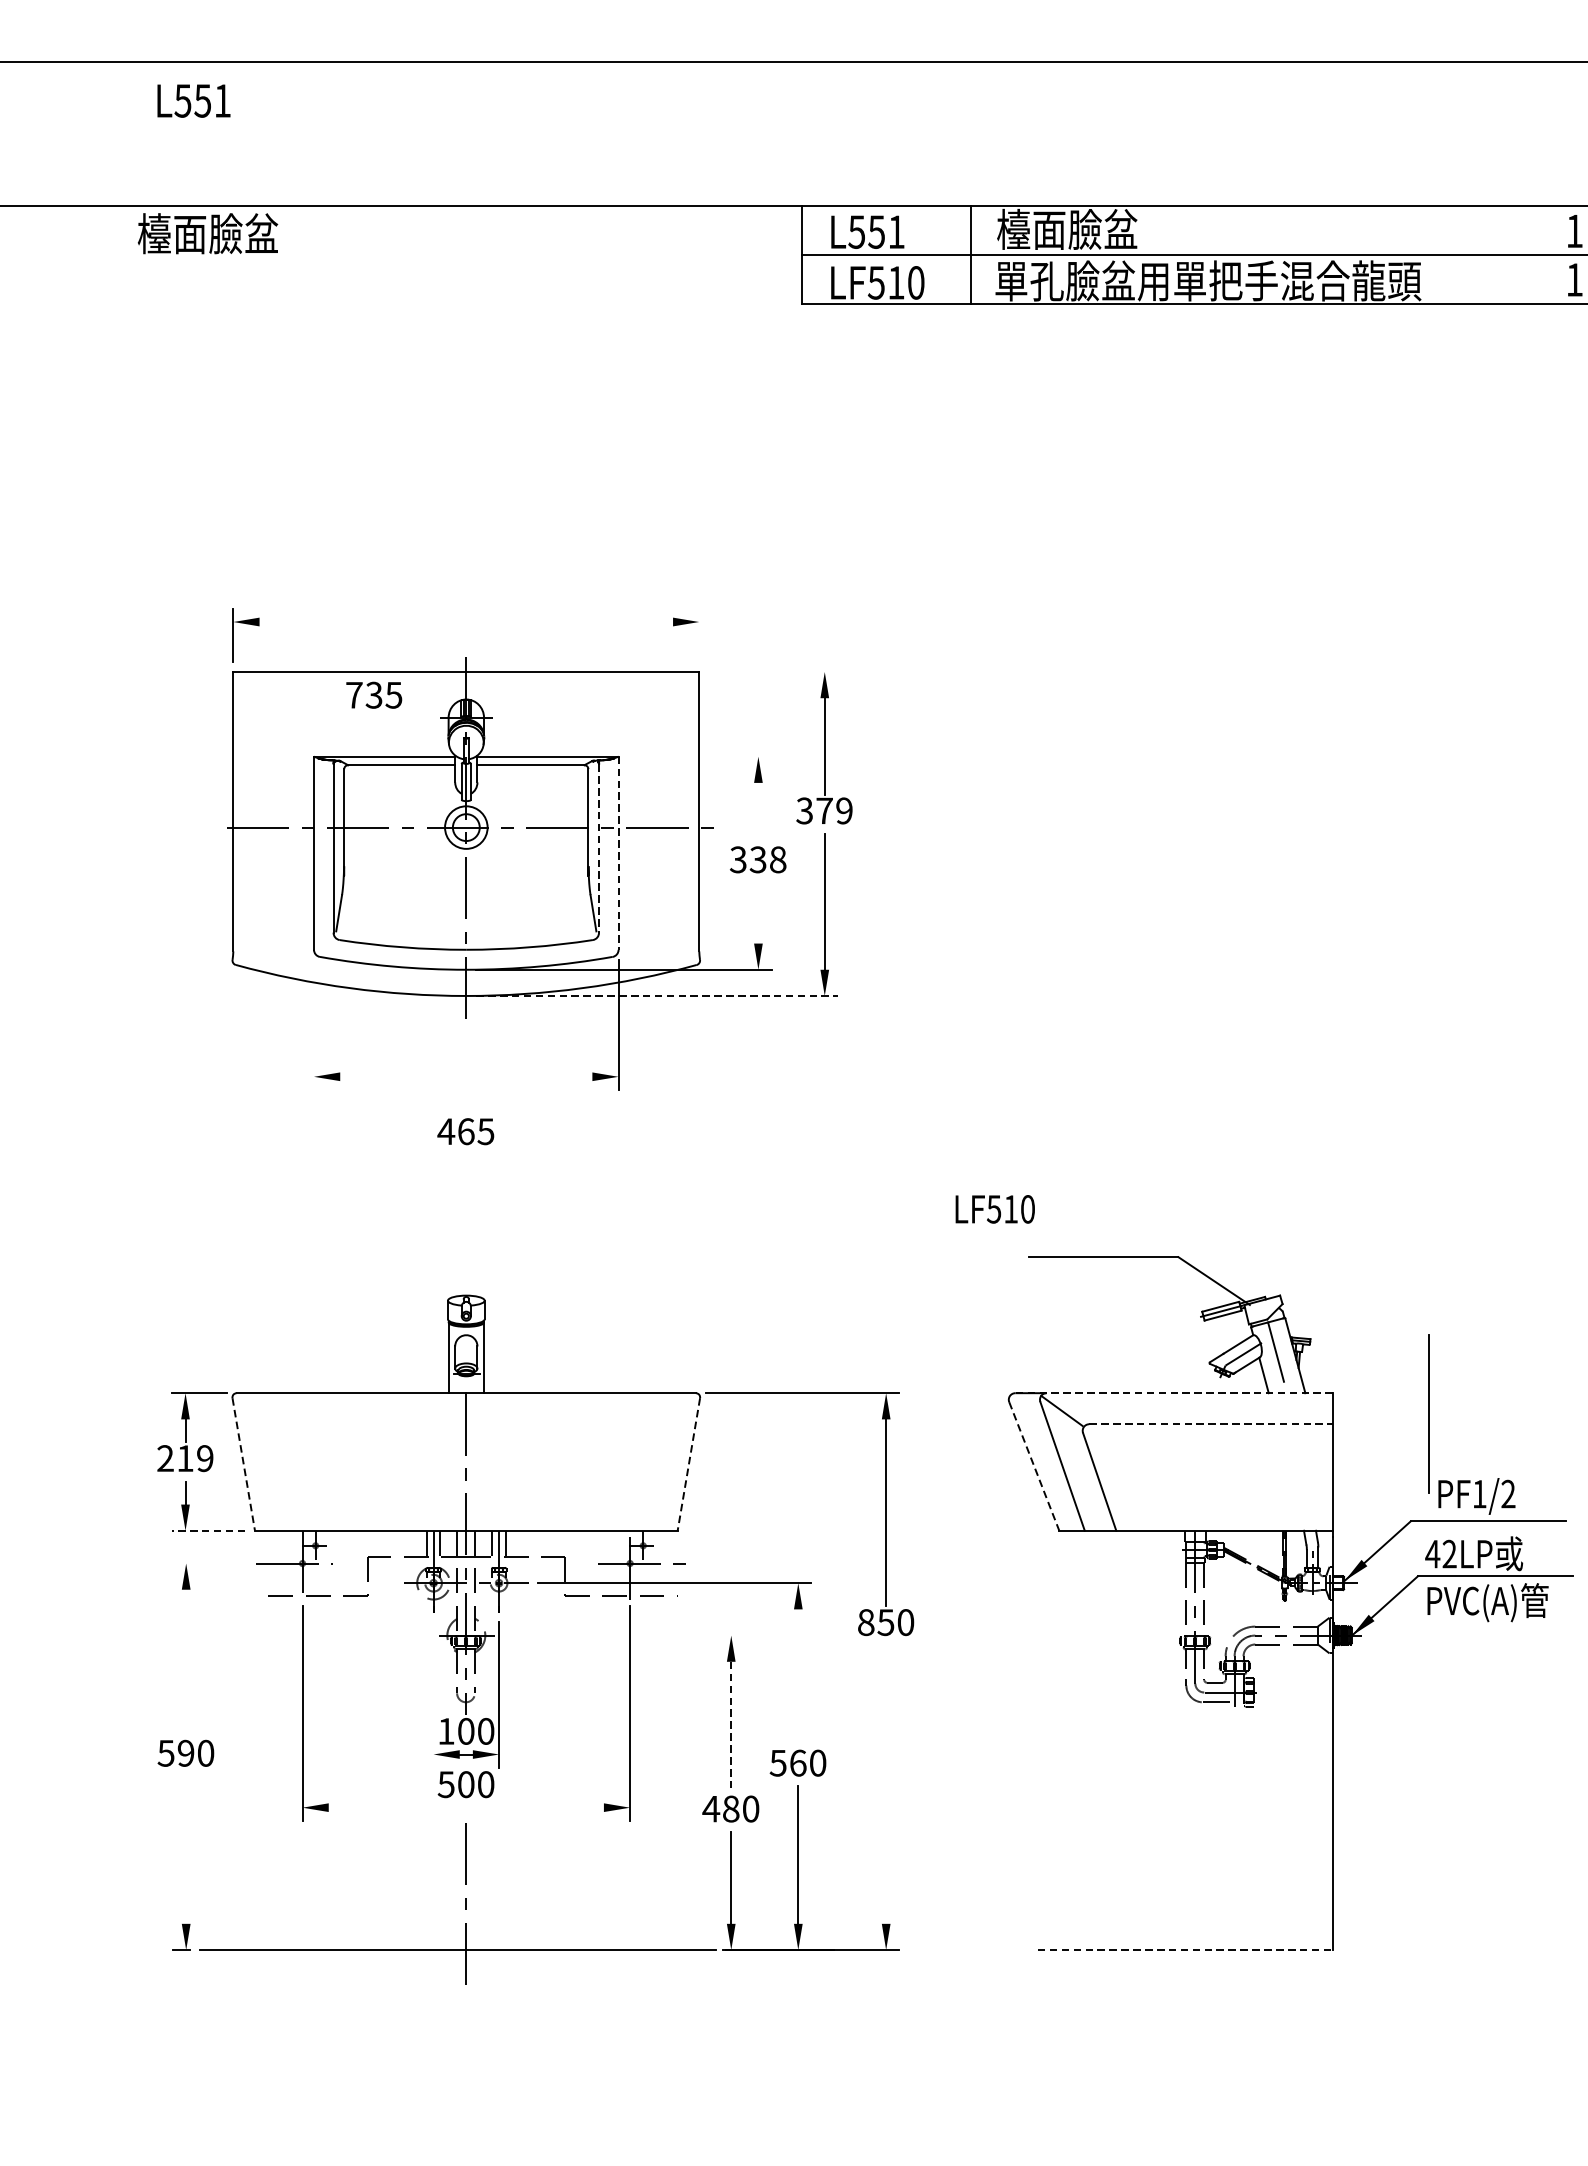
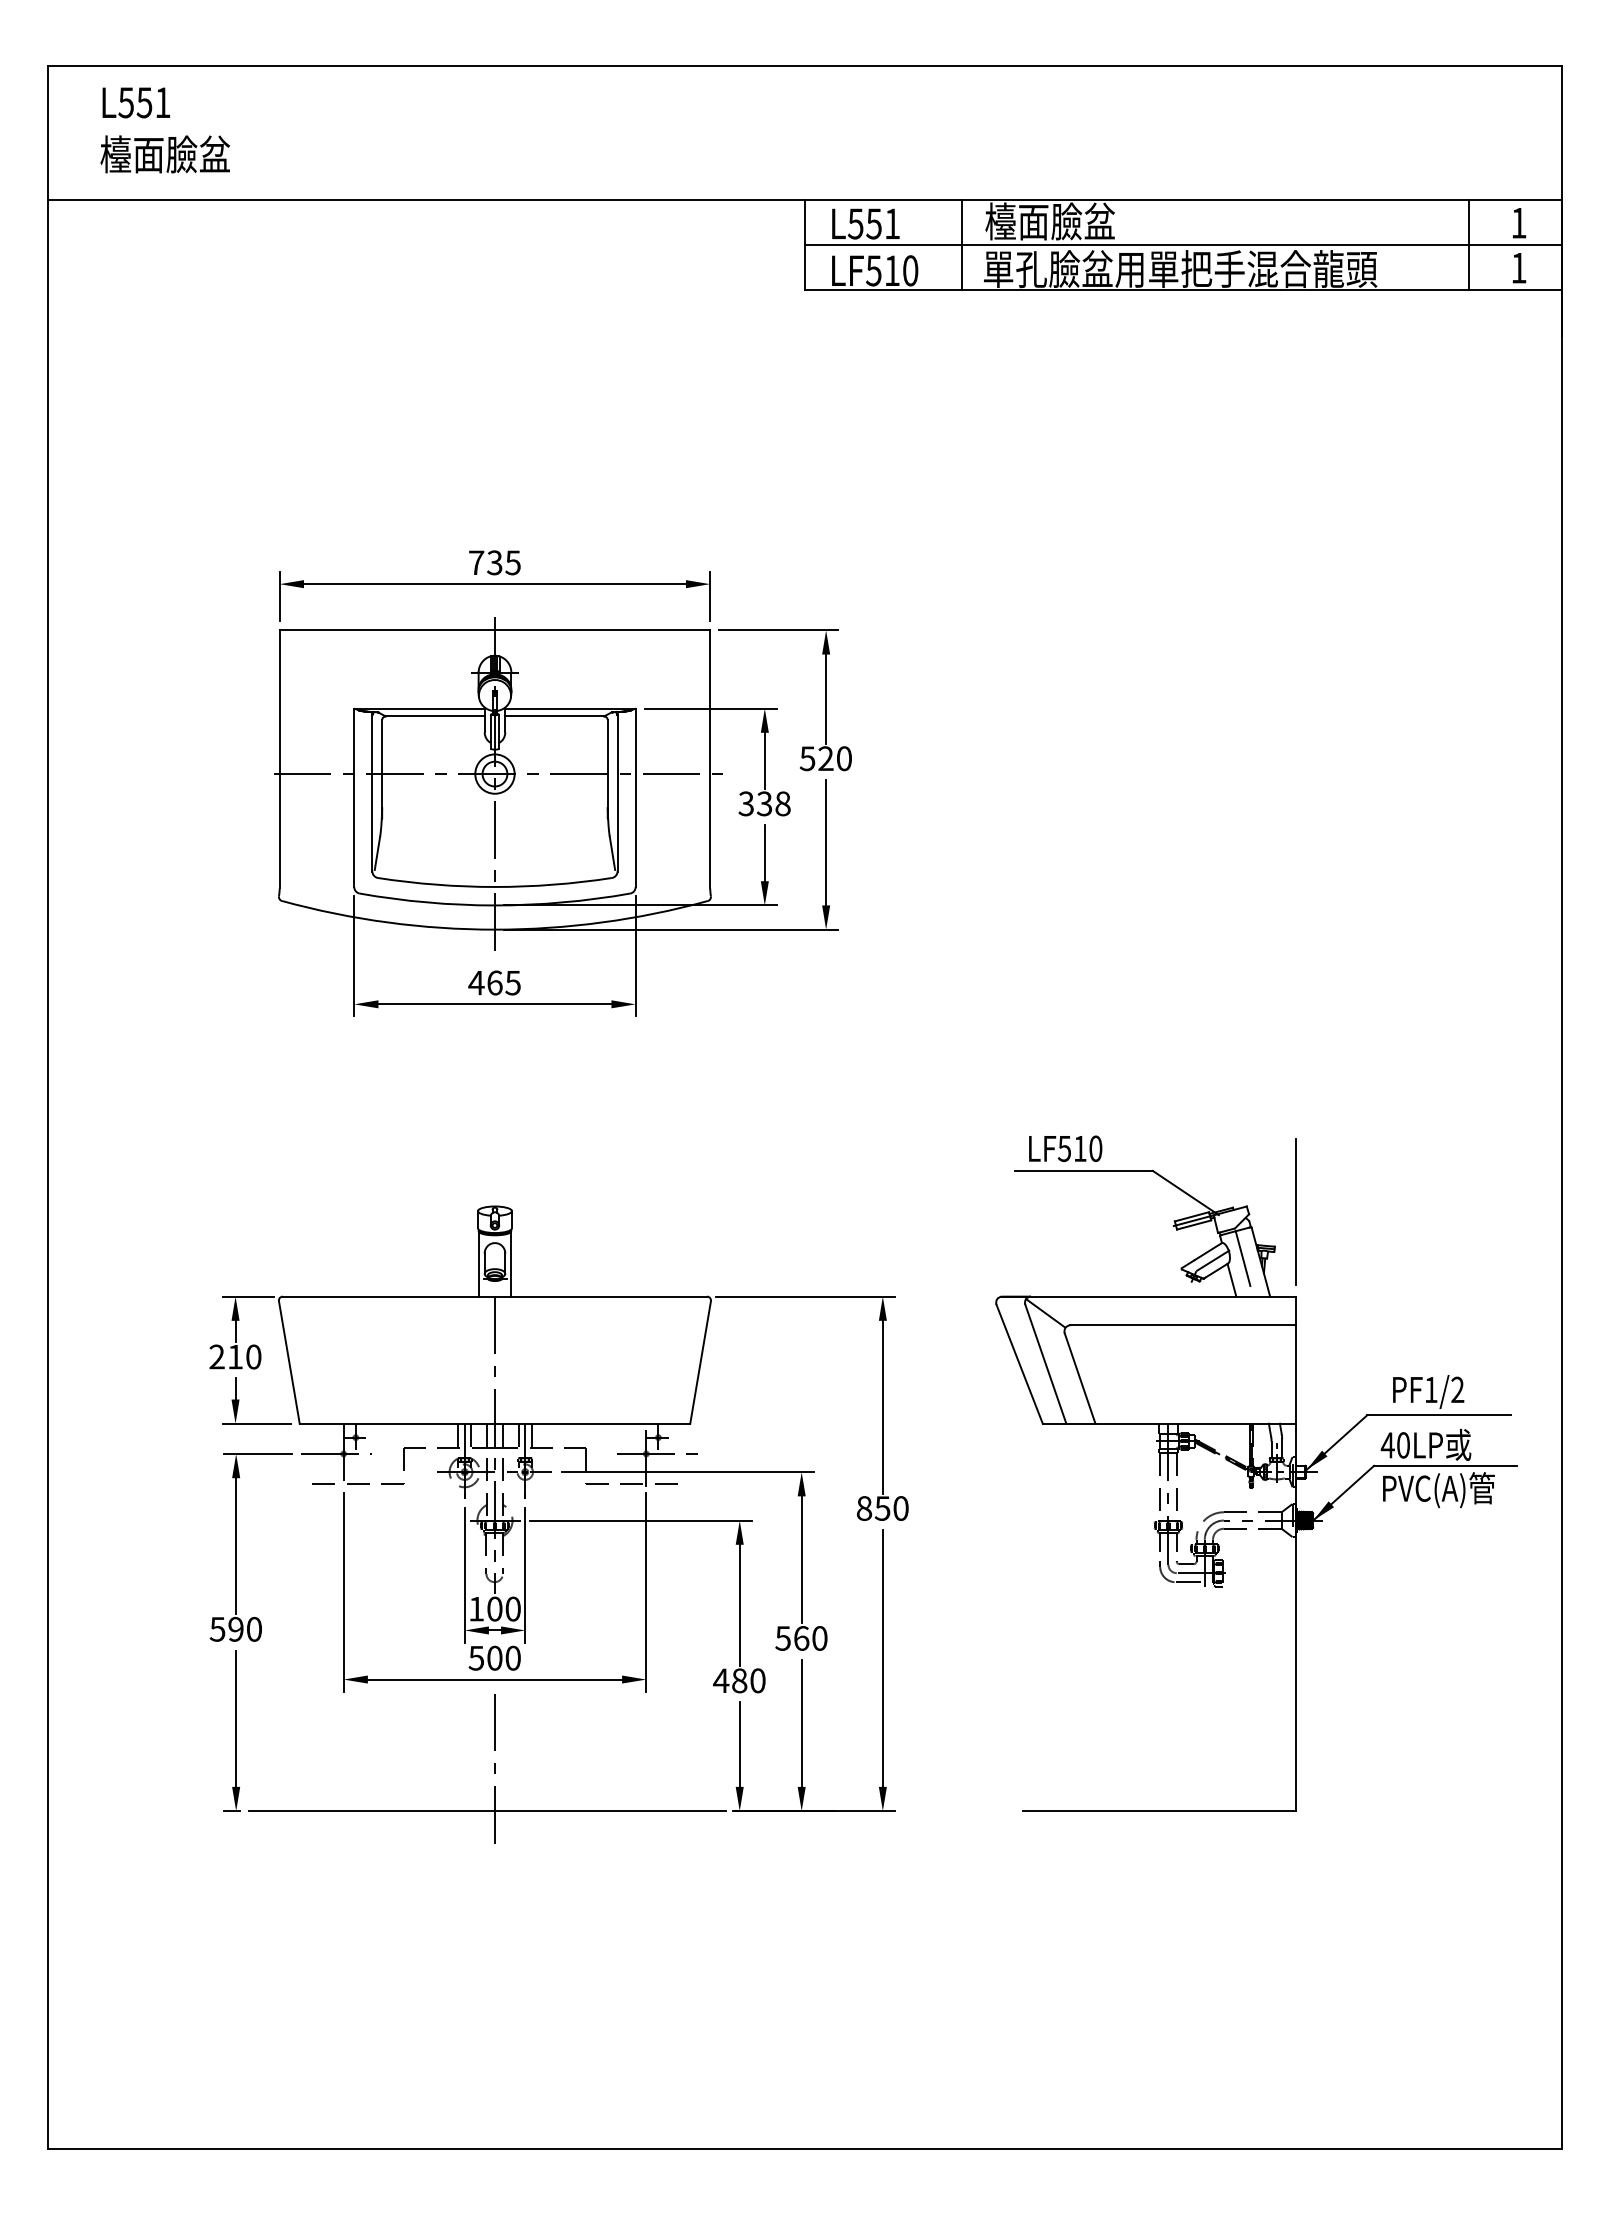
text: (193, 100) -> (135, 102), moved
text: (208, 233) -> (165, 154), moved
line: (1521, 254) -> (1469, 244), added
line: (465, 622) -> (494, 584), added
line: (699, 635) -> (710, 596), added
line: (773, 672) -> (778, 630), added
text: (373, 694) -> (494, 562), moved
line: (699, 756) -> (710, 708), added
text: (824, 810) -> (825, 758), 379 -> 520
line: (758, 812) -> (764, 760), added
line: (598, 849) -> (617, 794), dashed -> solid
line: (618, 854) -> (635, 798), dashed -> solid
line: (758, 913) -> (764, 853), added
line: (657, 995) -> (671, 929), dashed -> solid
line: (314, 1025) -> (354, 956), added
line: (465, 1076) -> (494, 1004), added
text: (465, 1131) -> (494, 982), moved
text: (995, 1209) -> (1065, 1148), moved
line: (1173, 1393) -> (1148, 1296), dashed -> solid
line: (1429, 1413) -> (1295, 1211), moved
line: (1211, 1424) -> (1183, 1325), dashed -> solid
text: (204, 1457) -> (253, 1356), 219 -> 210
line: (243, 1464) -> (289, 1362), dashed -> solid
line: (688, 1464) -> (700, 1362), dashed -> solid
line: (1034, 1466) -> (1019, 1364), dashed -> solid
line: (209, 1530) -> (257, 1423), dashed -> solid
text: (1449, 1554) -> (1403, 1445), 42LP -> 40LP
line: (209, 1564) -> (257, 1454), added
line: (623, 1635) -> (640, 1520), added
line: (186, 1663) -> (236, 1546), added
line: (798, 1677) -> (801, 1559), added
line: (433, 1695) -> (464, 1575), added
line: (730, 1727) -> (739, 1605), dashed -> solid
line: (885, 1783) -> (882, 1657), added
line: (465, 1807) -> (494, 1679), added
line: (186, 1849) -> (236, 1718), added
line: (1185, 1950) -> (1159, 1811), dashed -> solid

